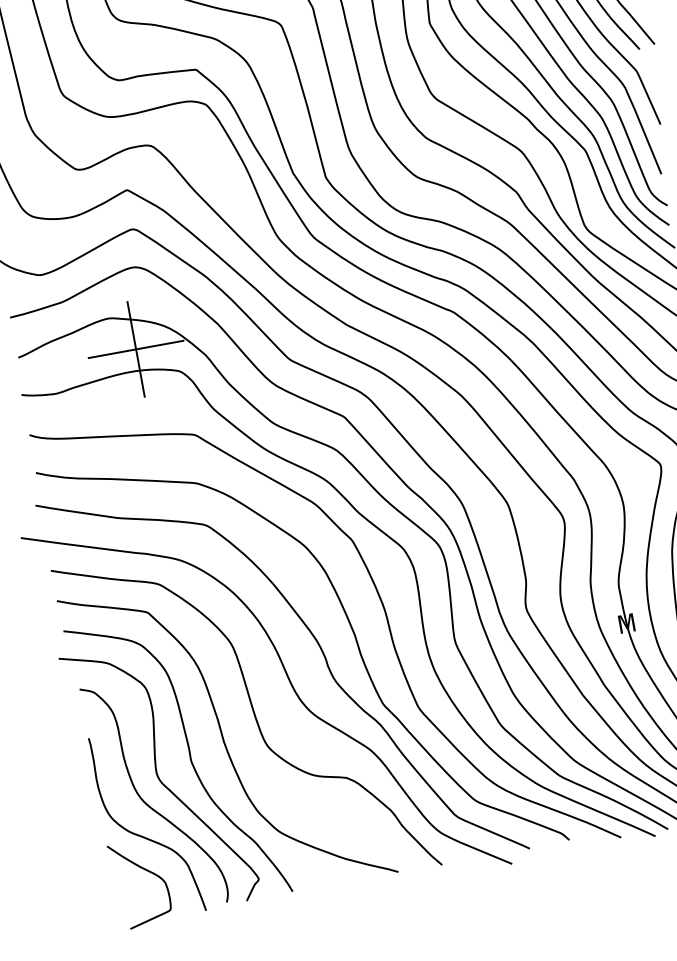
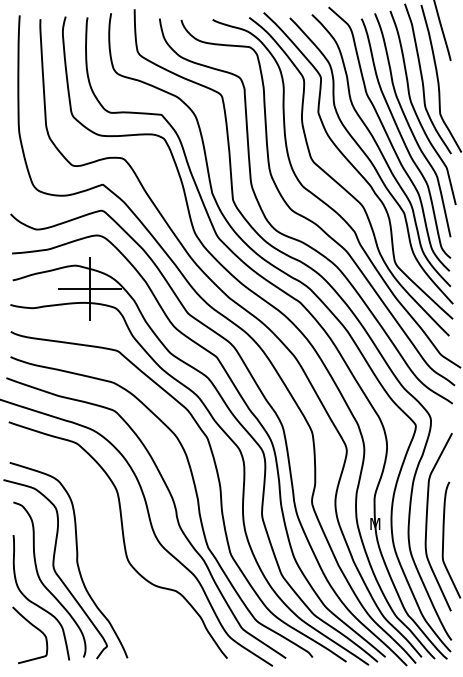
curve: (224, 736) -> (101, 549), removed

